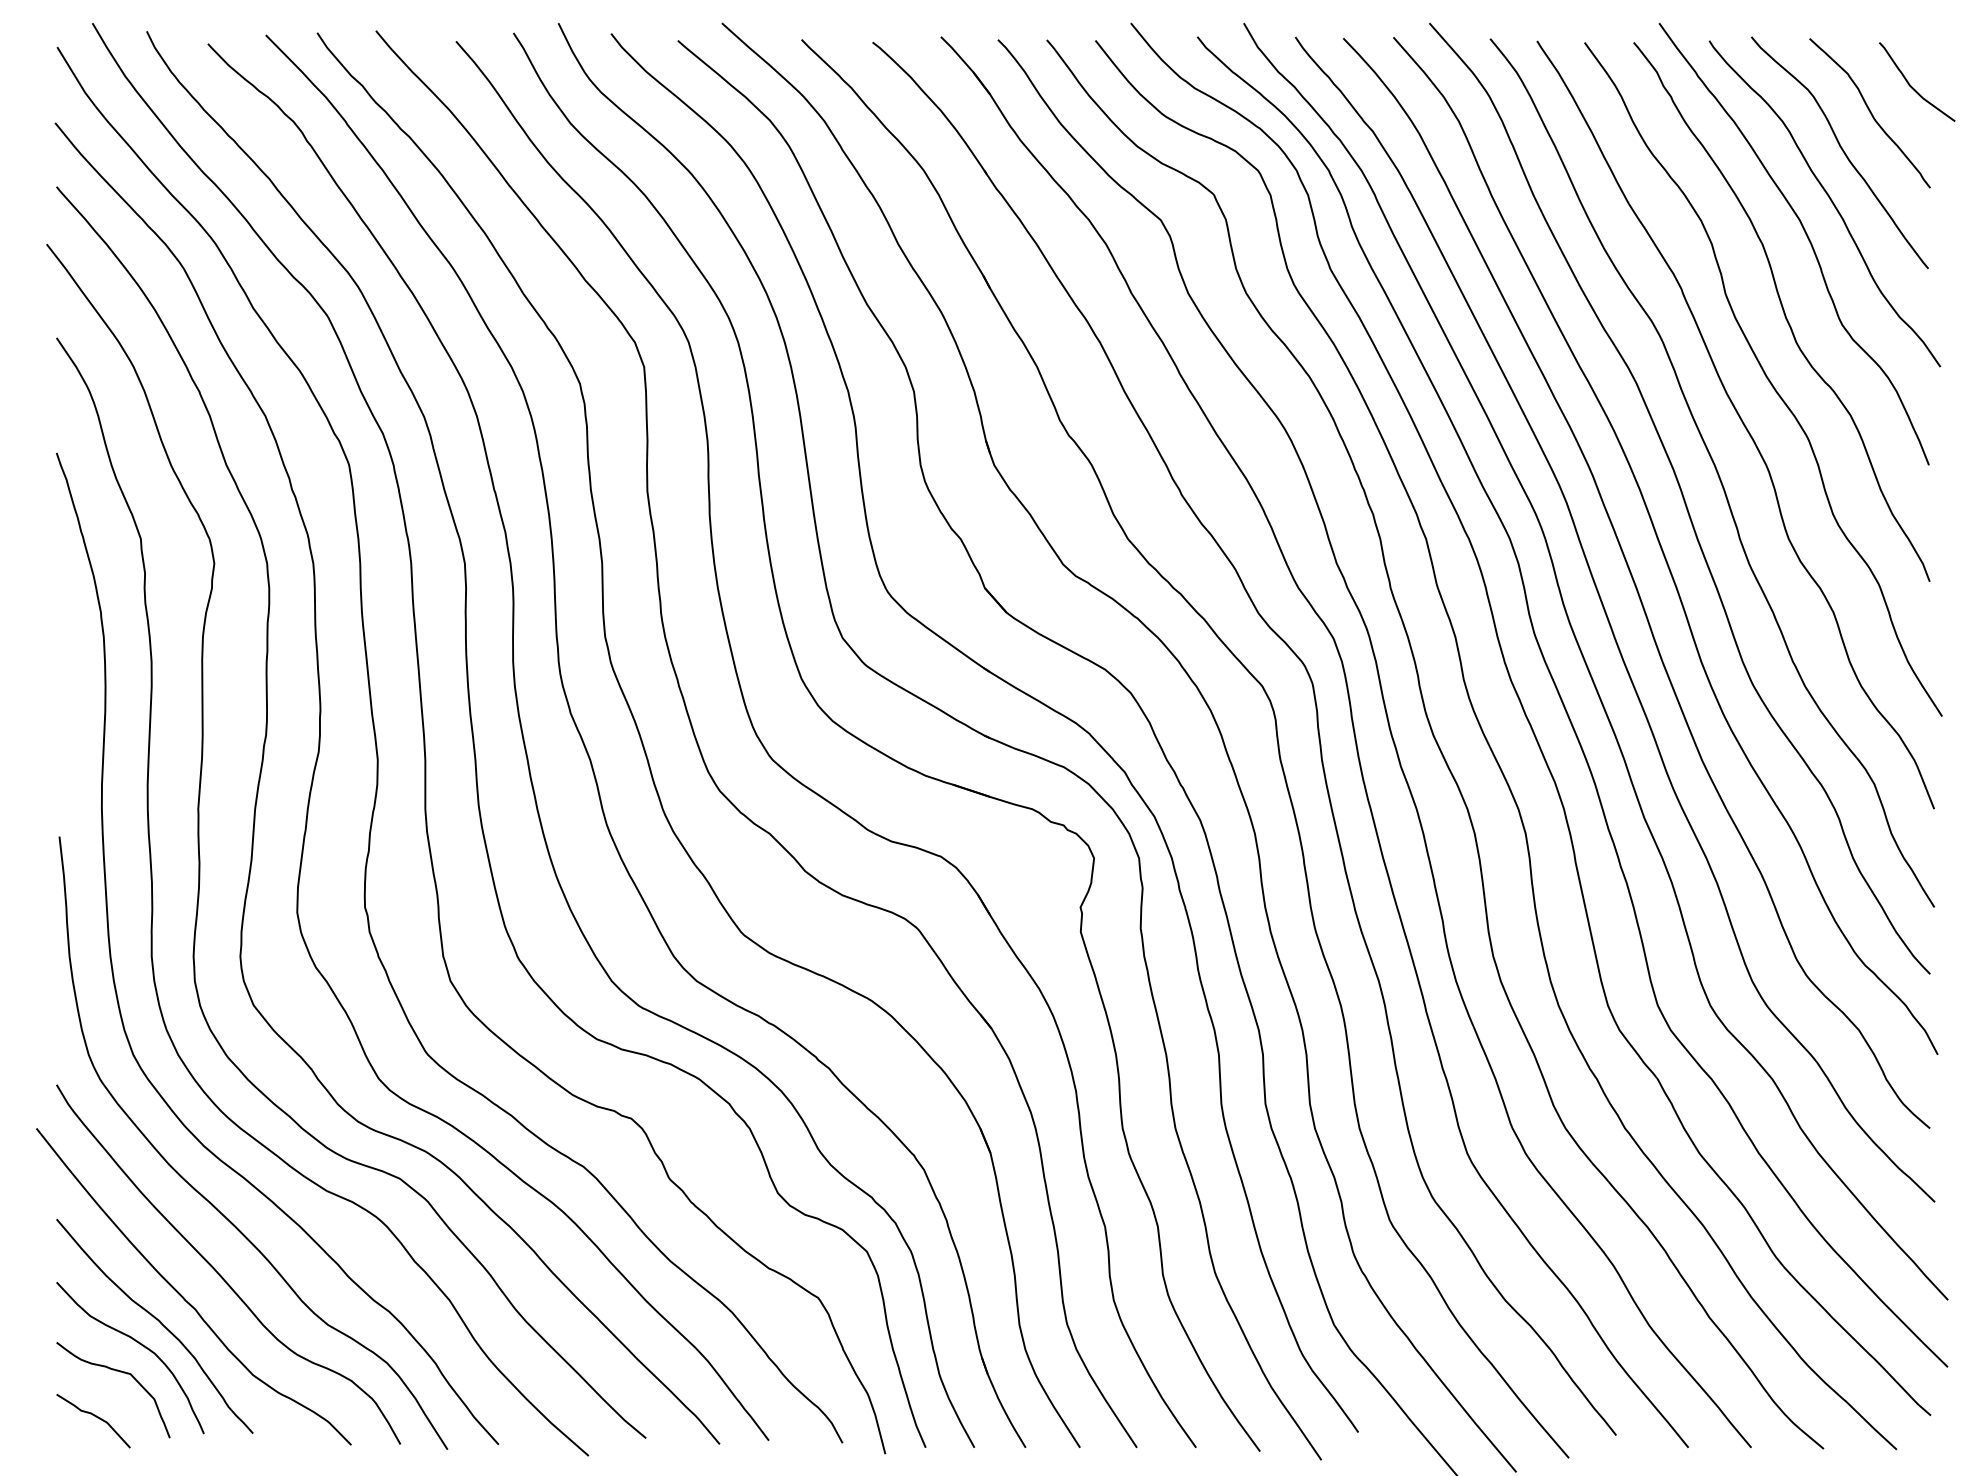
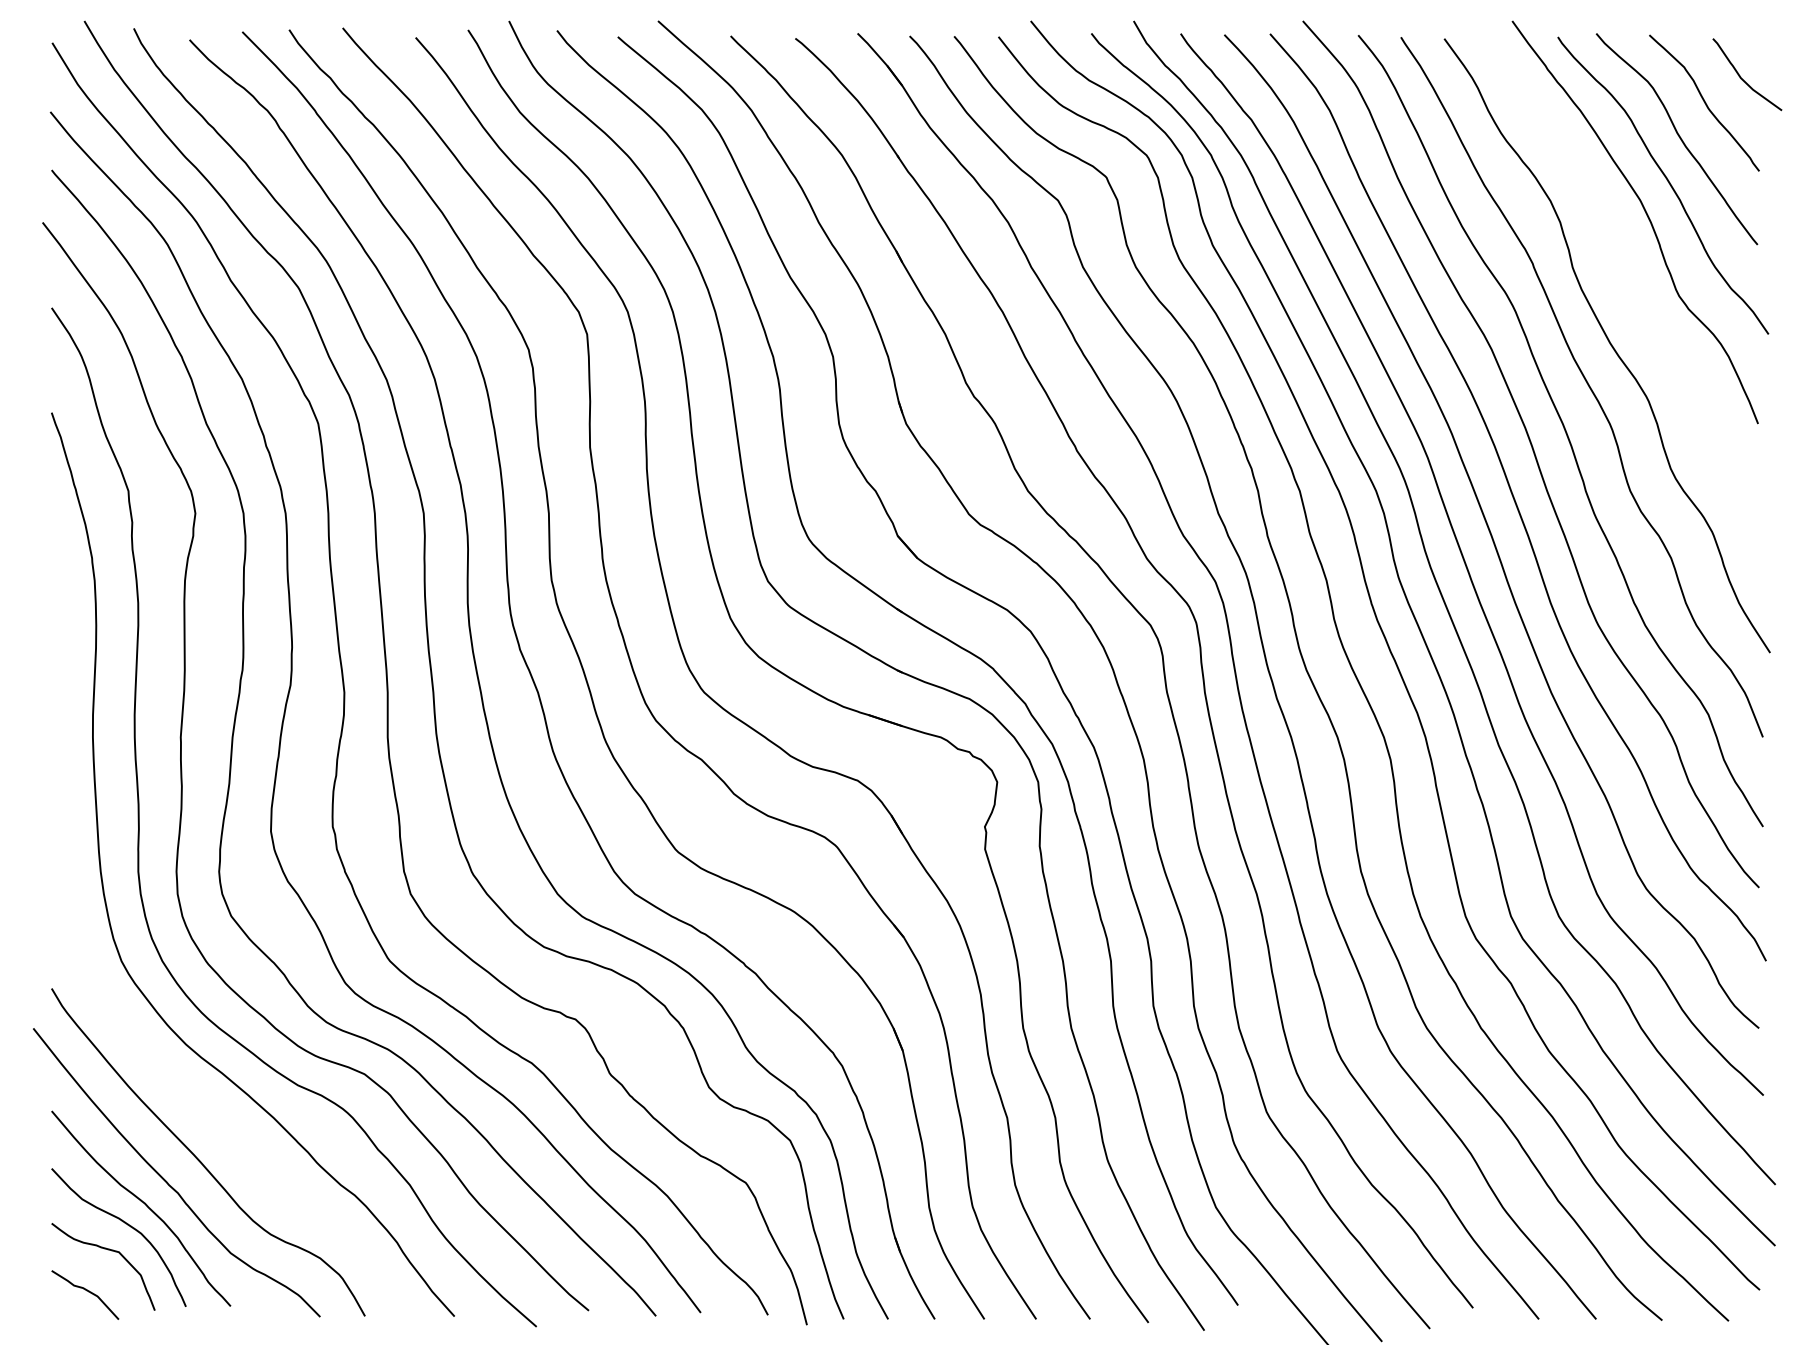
curve: (1782, 310) -> (1624, 282), removed
curve: (209, 1200) -> (191, 1094), removed

